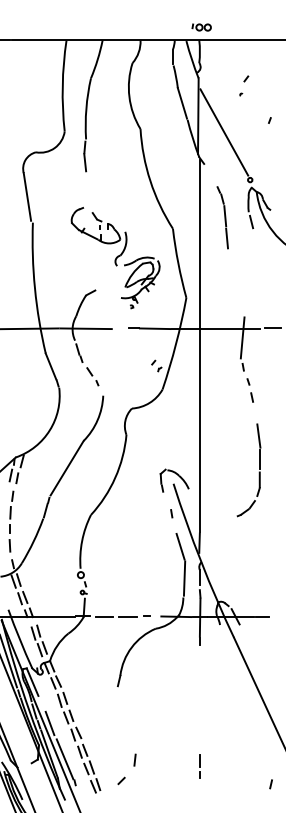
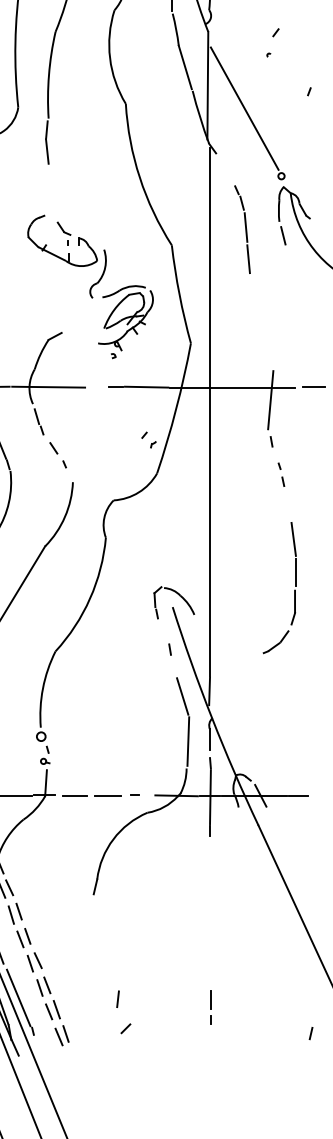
part: (249, 390) -> (280, 474), size x0.7
line: (121, 780) -> (125, 1028), moved

